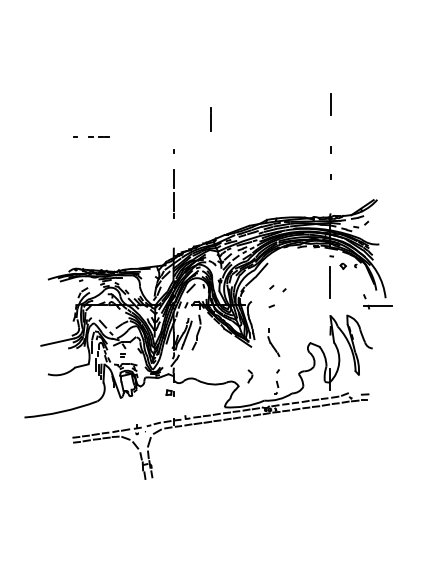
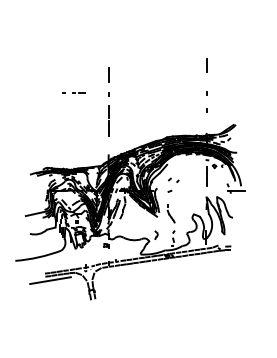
line: (210, 119) -> (108, 74), moved
line: (90, 135) -> (73, 92), moved
line: (80, 448) -> (50, 280), added

